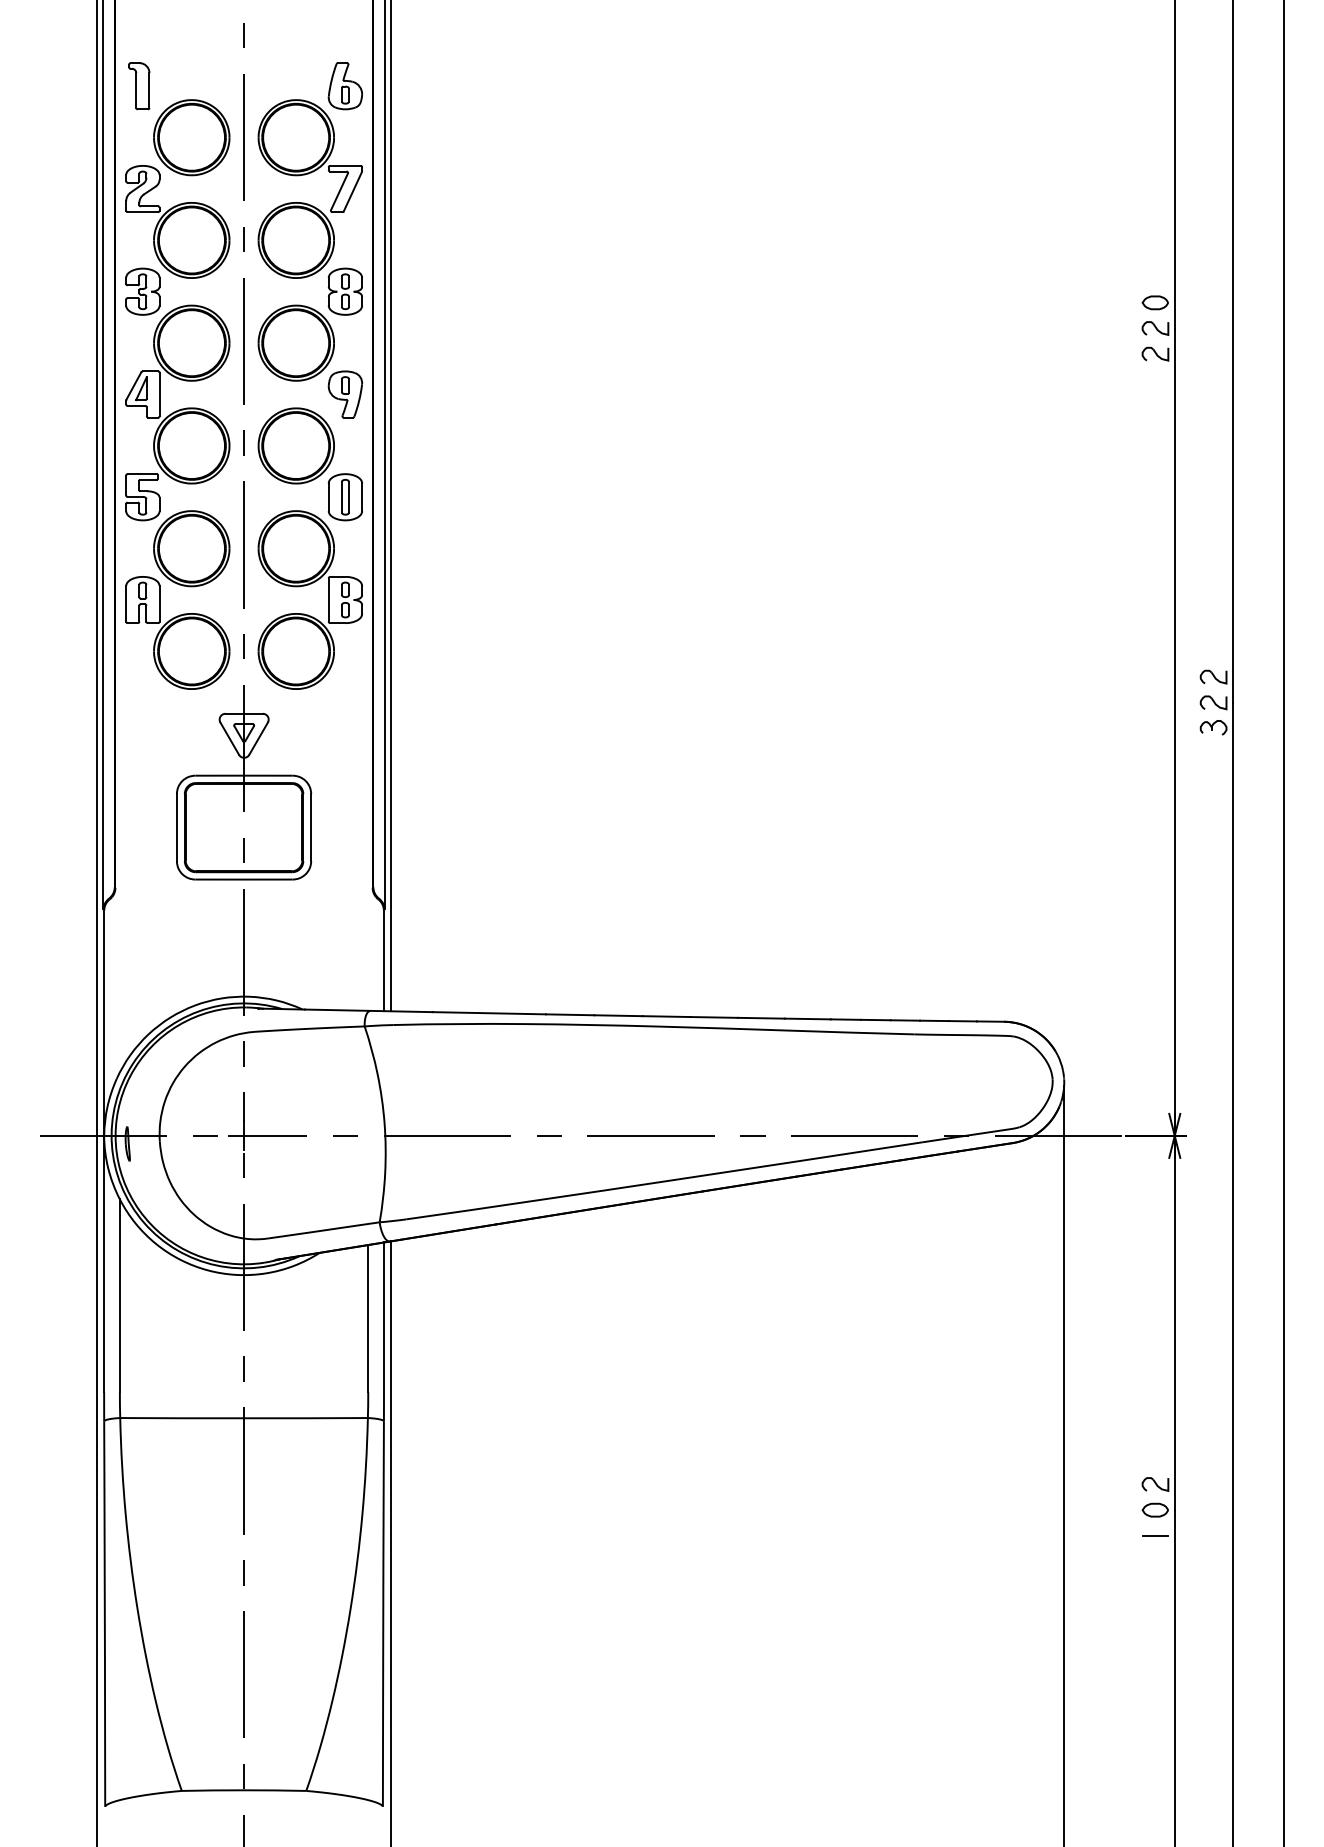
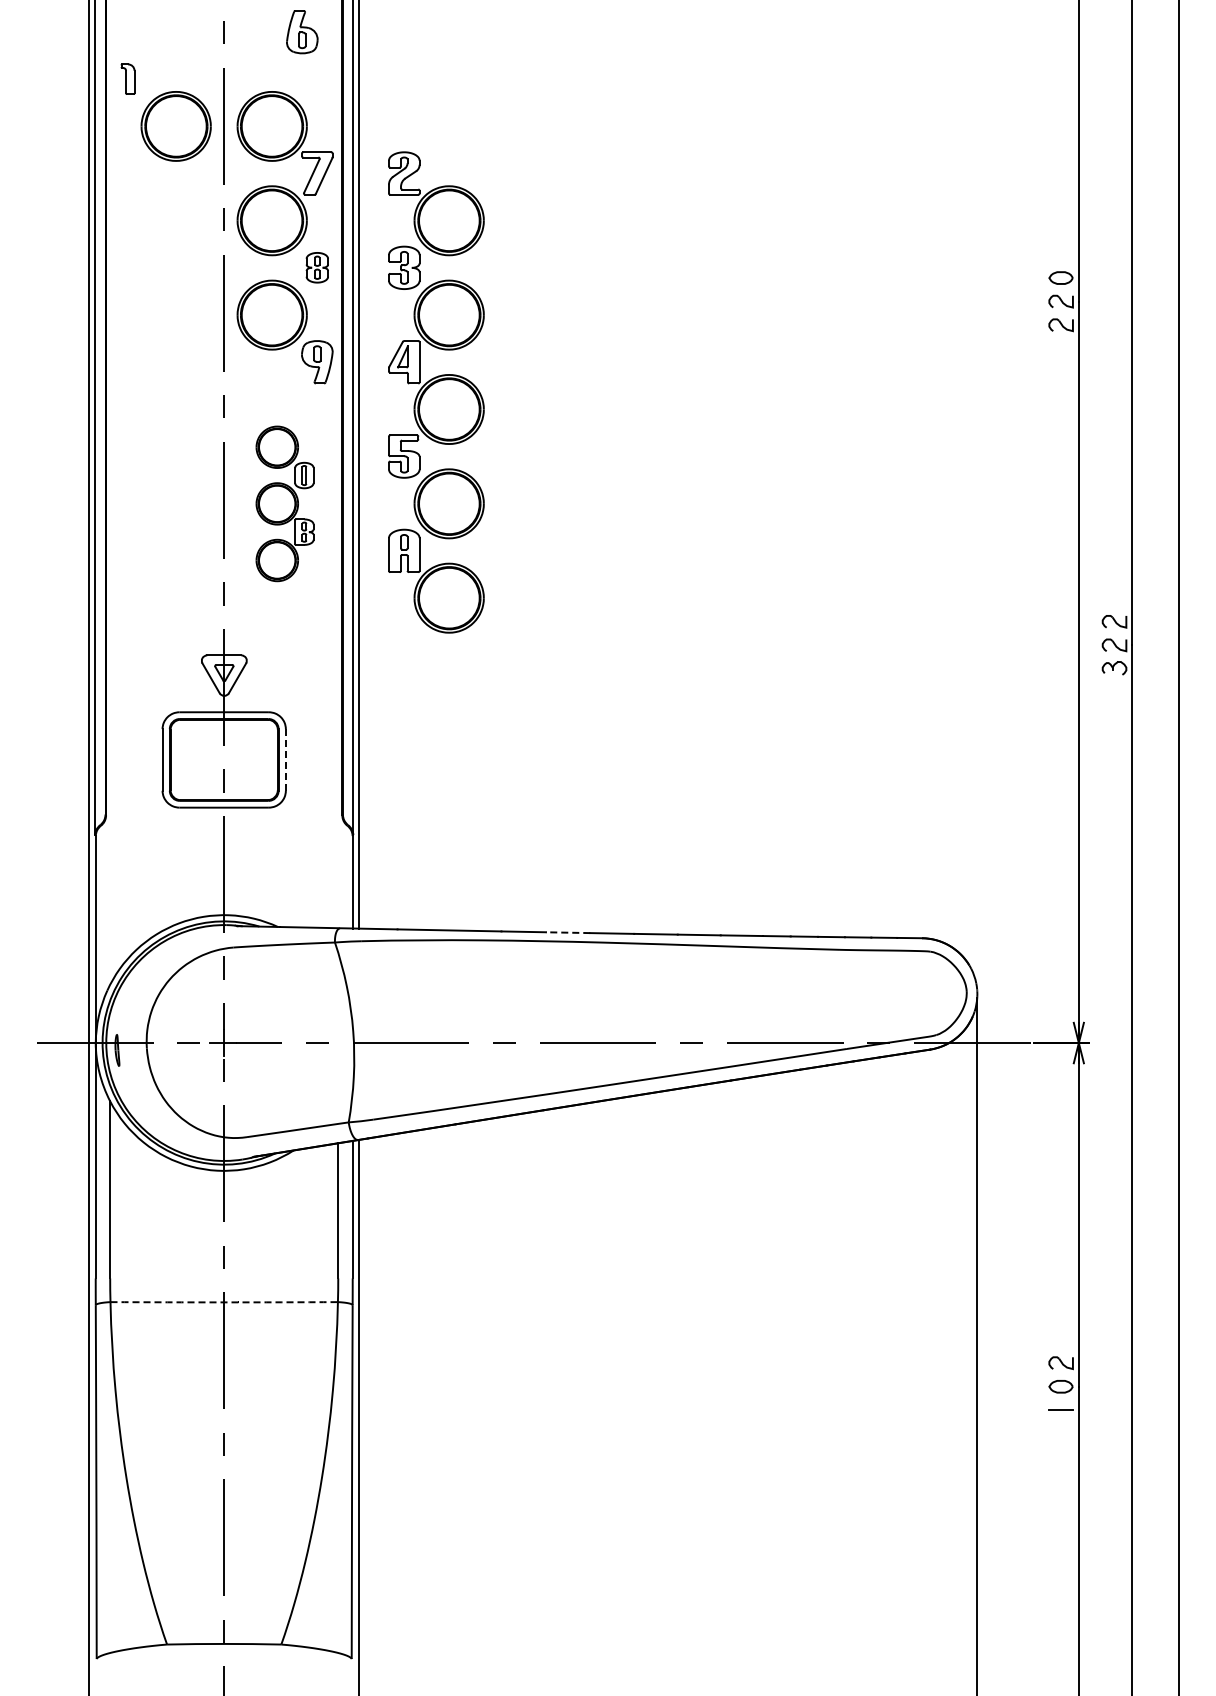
part: (138, 86) -> (127, 79), size x0.7
part: (345, 86) -> (302, 32), moved
part: (345, 291) -> (317, 267), size x0.7
part: (177, 427) -> (436, 392), moved
part: (309, 548) -> (284, 503), size x0.6
line: (310, 827) -> (285, 759), solid -> dashed
line: (617, 1015) -> (567, 932), solid -> dashed
arc: (244, 1418) -> (224, 1302), solid -> dashed

